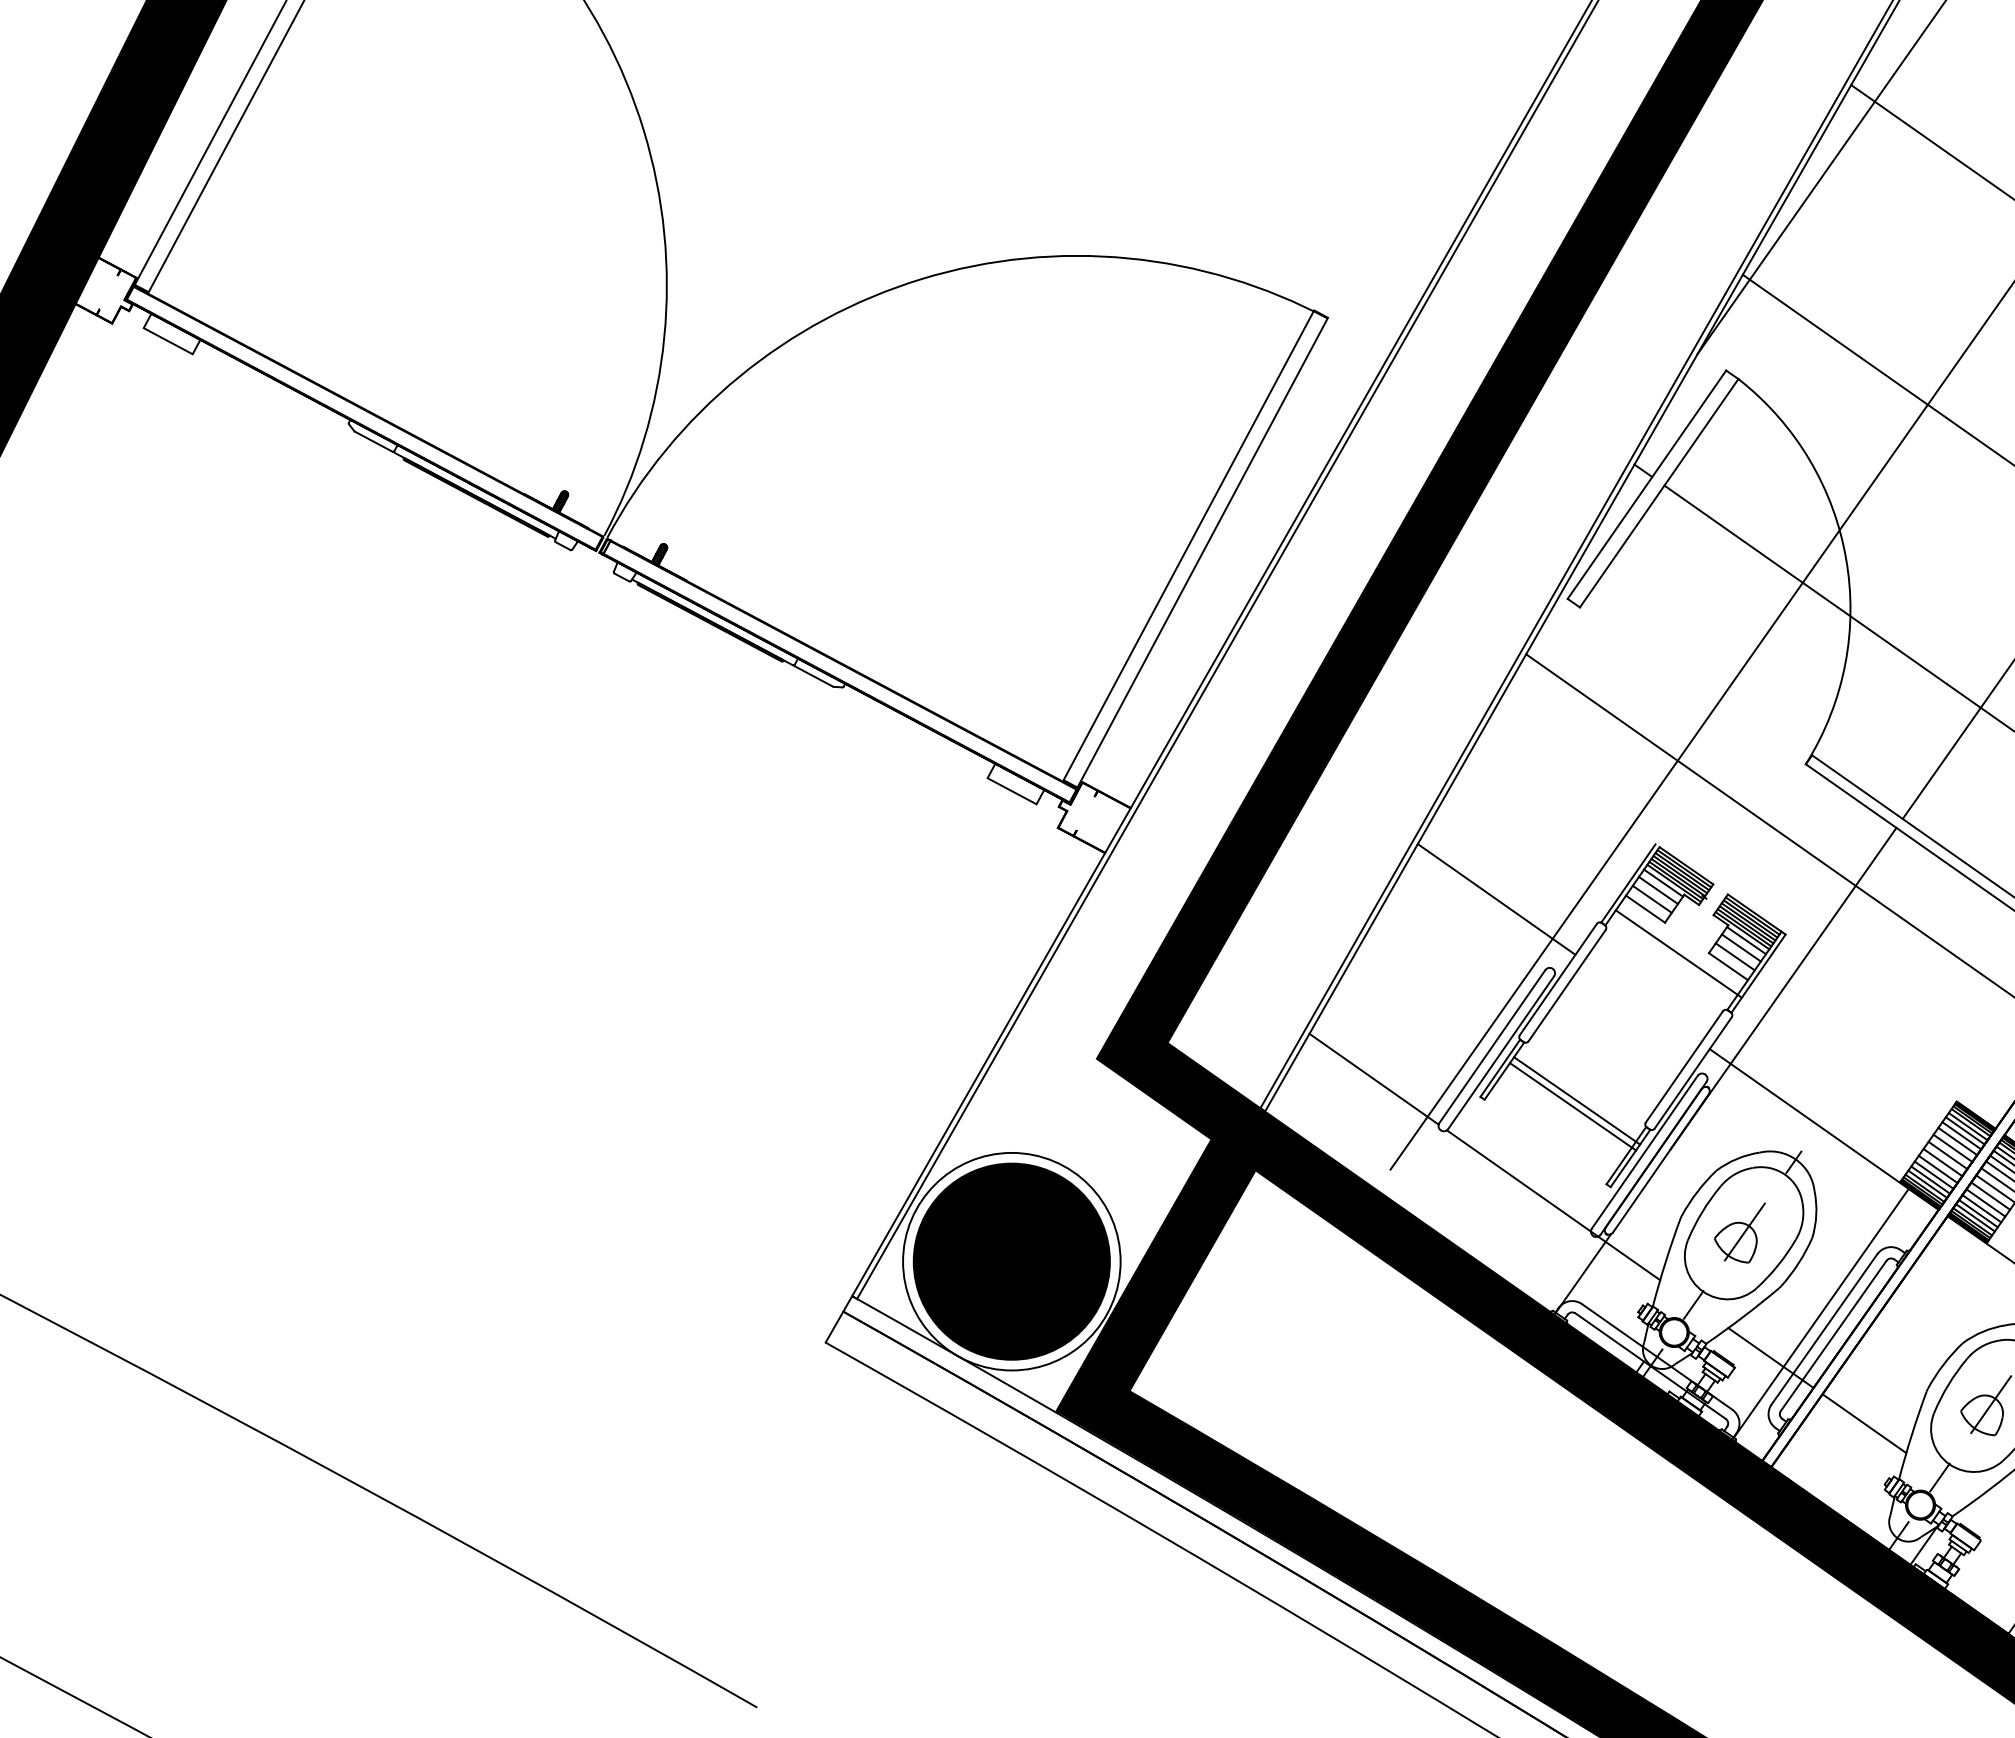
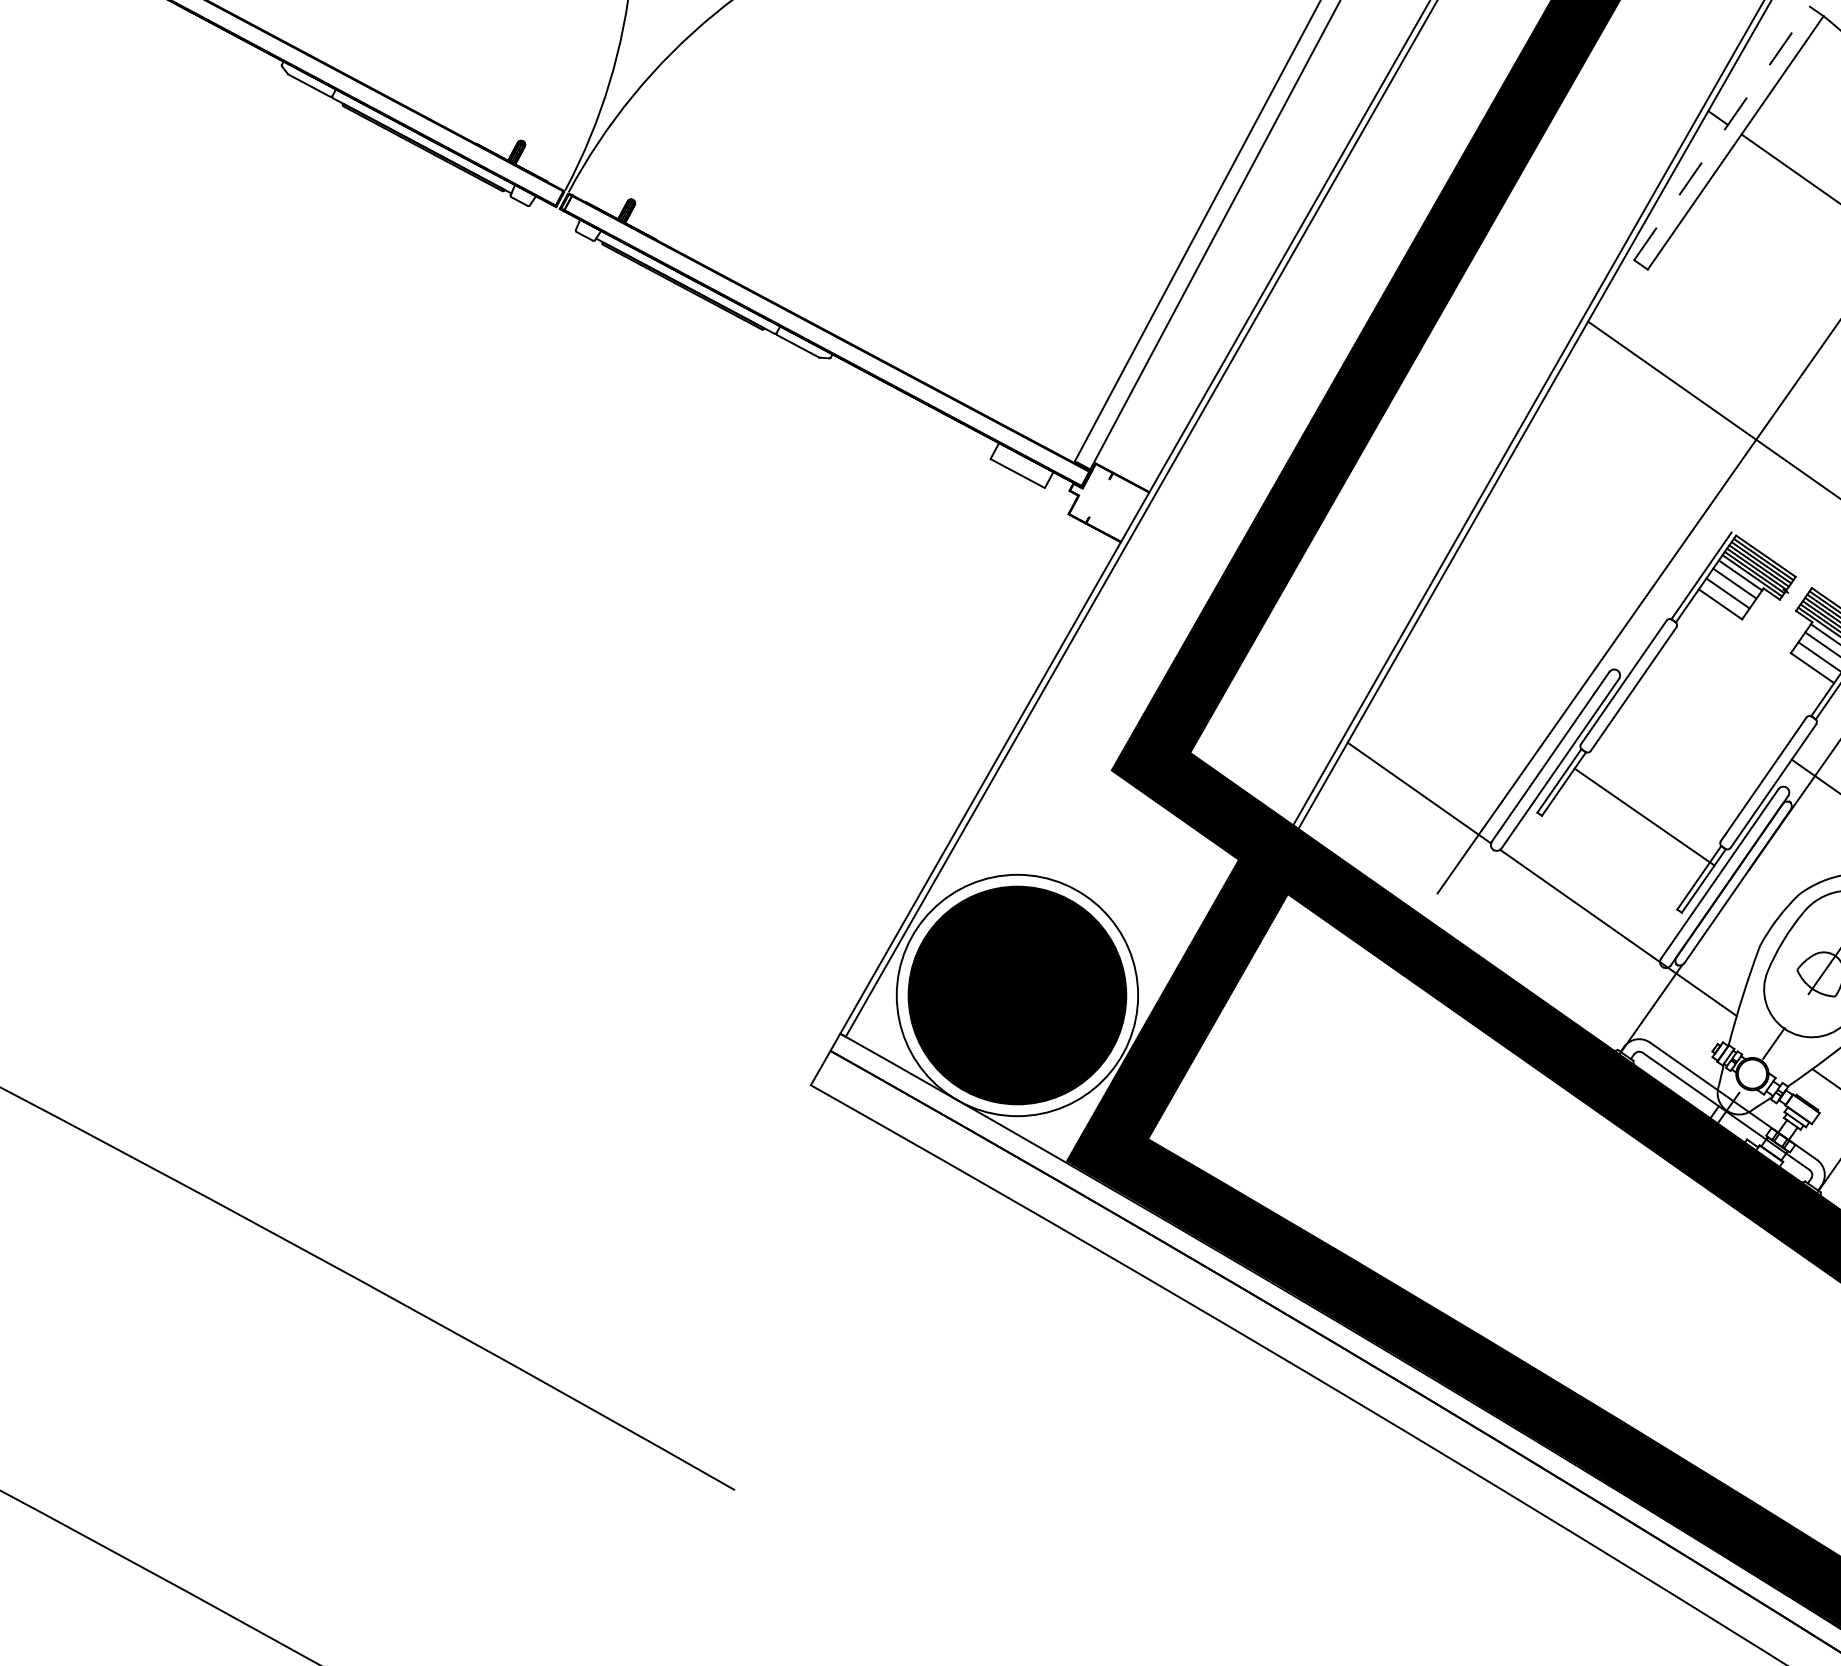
line: (1646, 484) -> (1721, 133), solid -> dashed
line: (1496, 899) -> (1555, 593), removed
line: (1678, 953) -> (1757, 653), removed
line: (1573, 1106) -> (1640, 823), removed

